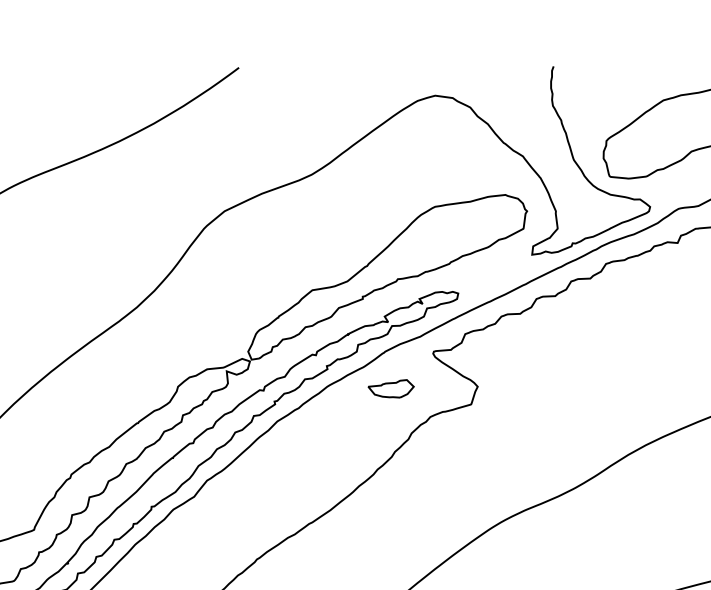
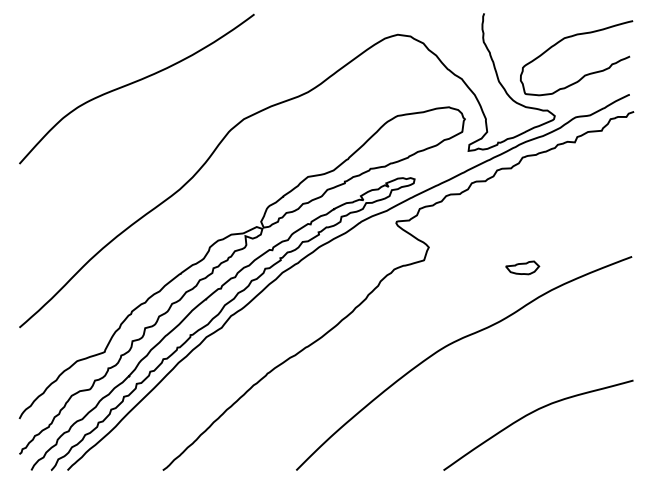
part: (391, 388) -> (522, 267), moved

